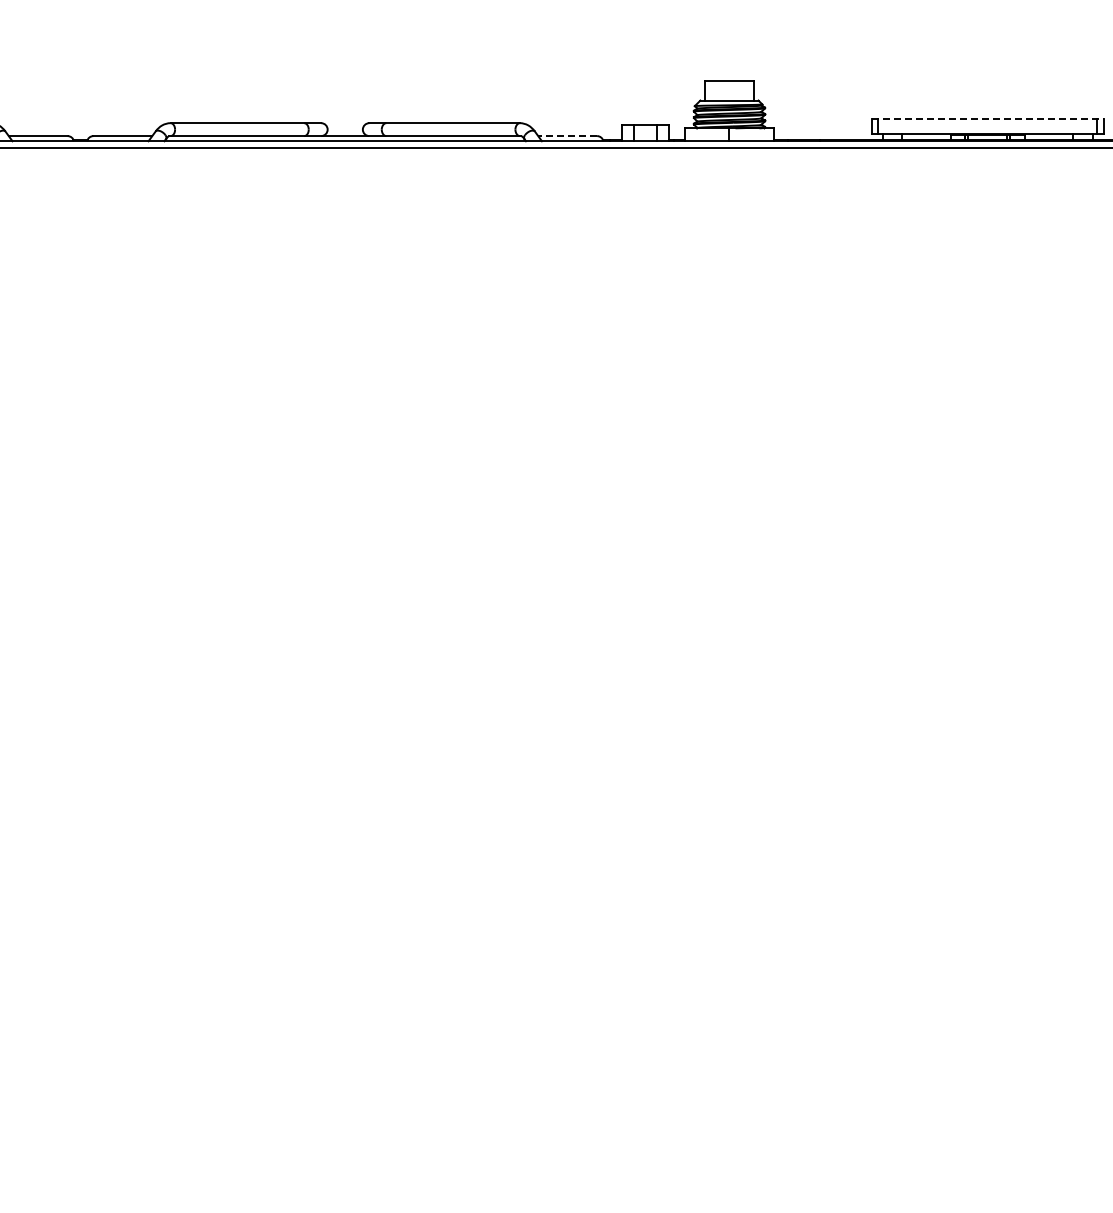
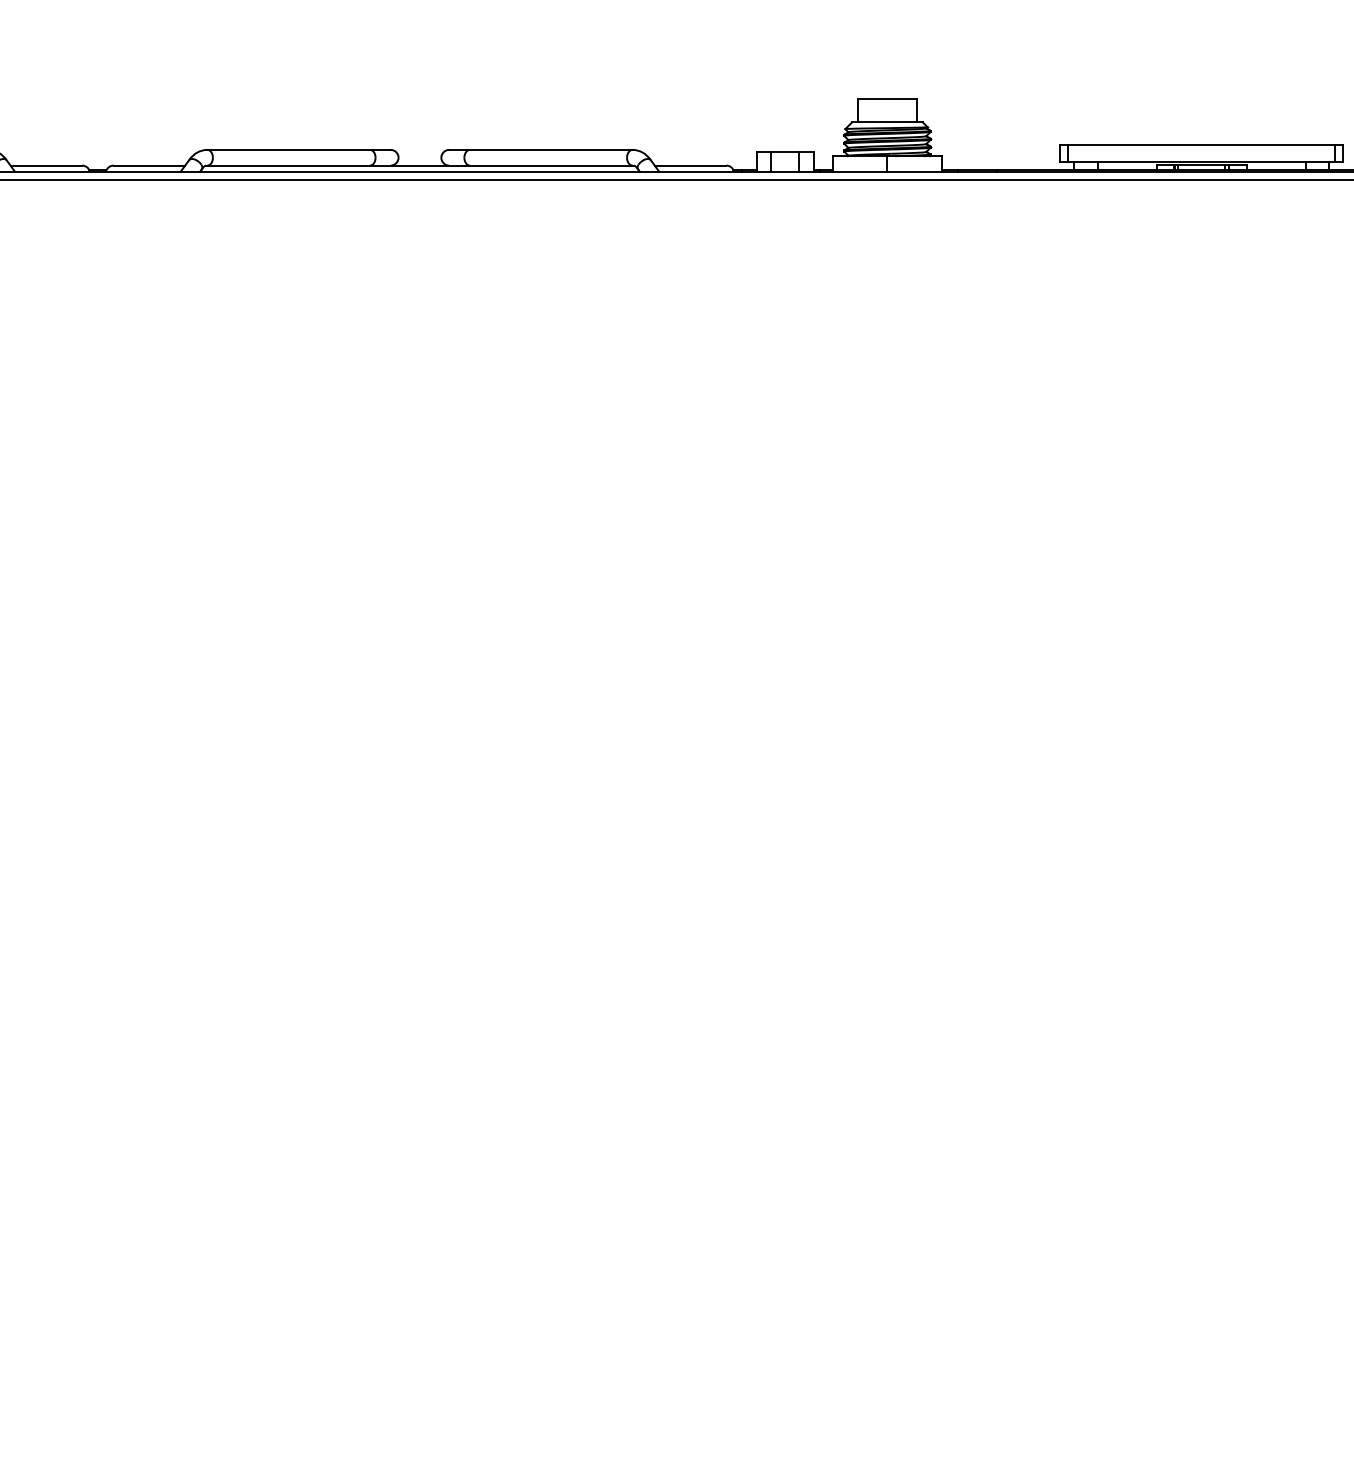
line: (988, 119) -> (1202, 145), dashed -> solid
line: (567, 136) -> (690, 166), dashed -> solid

